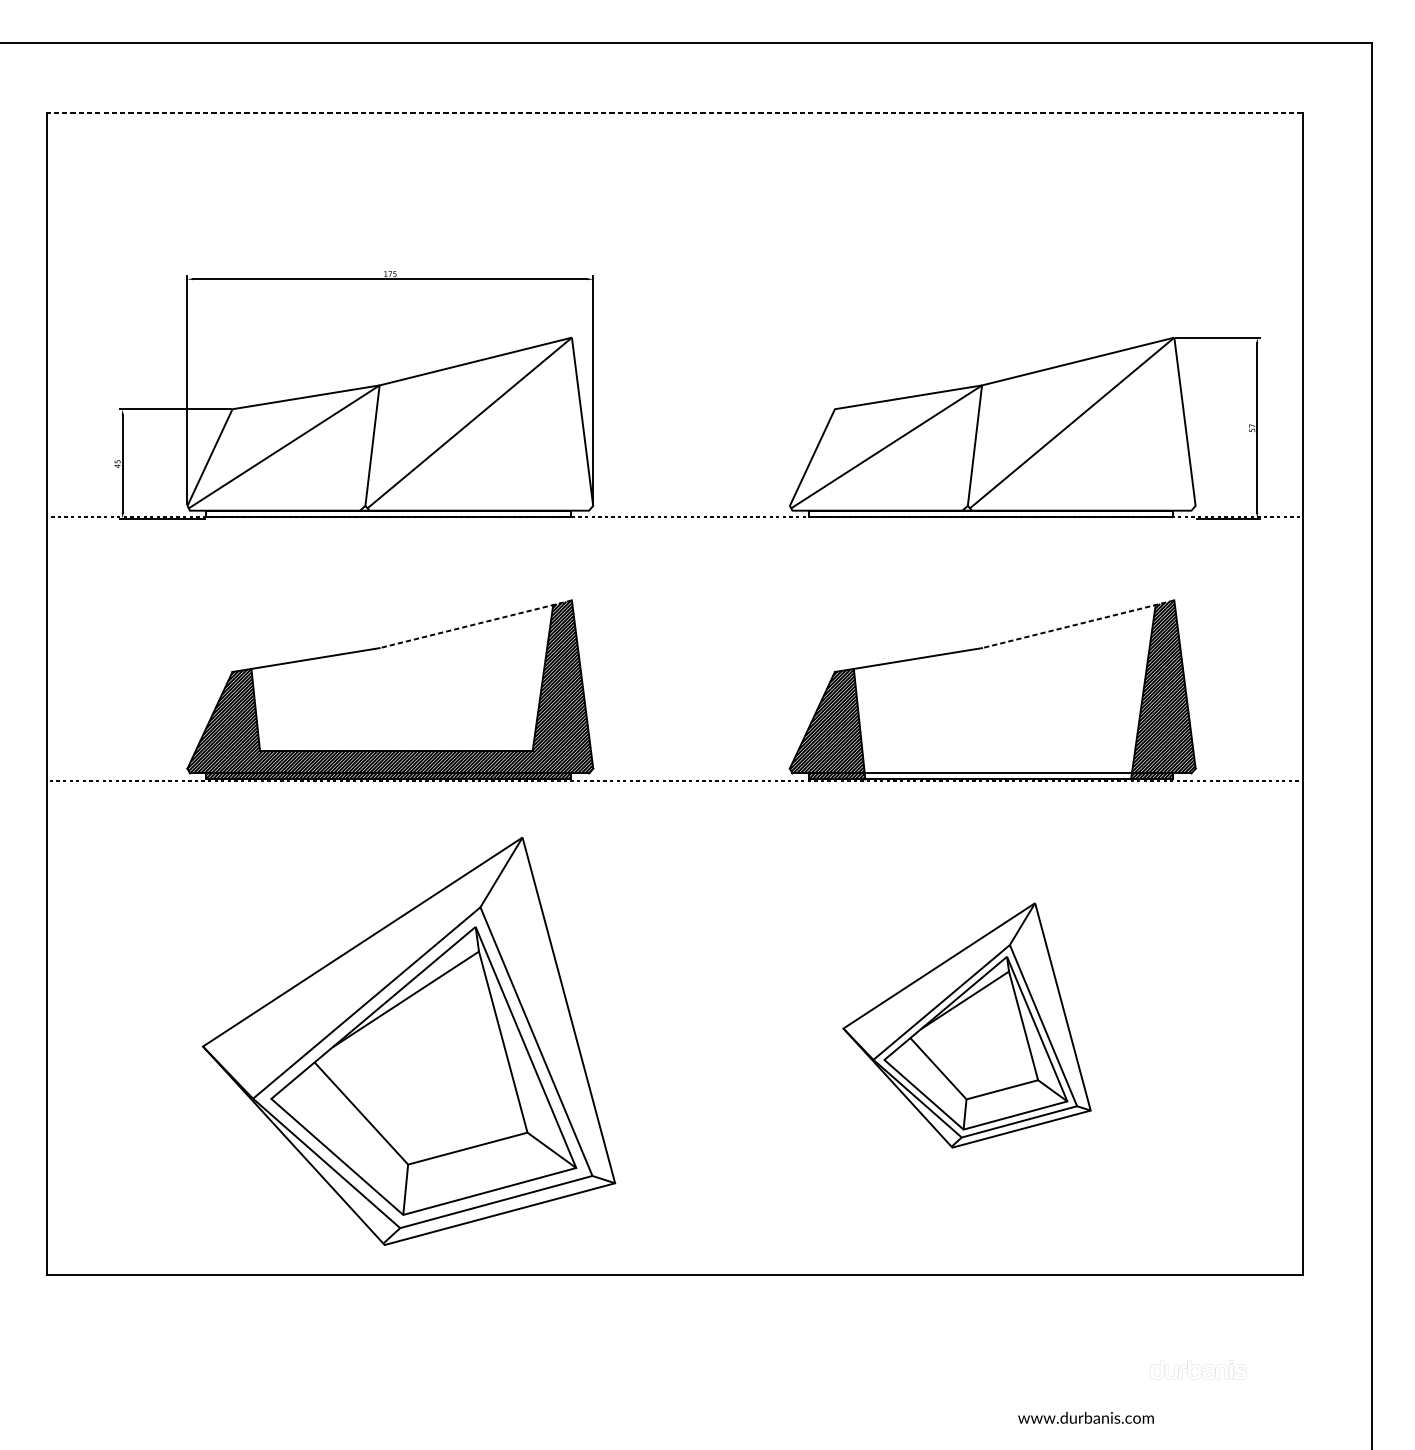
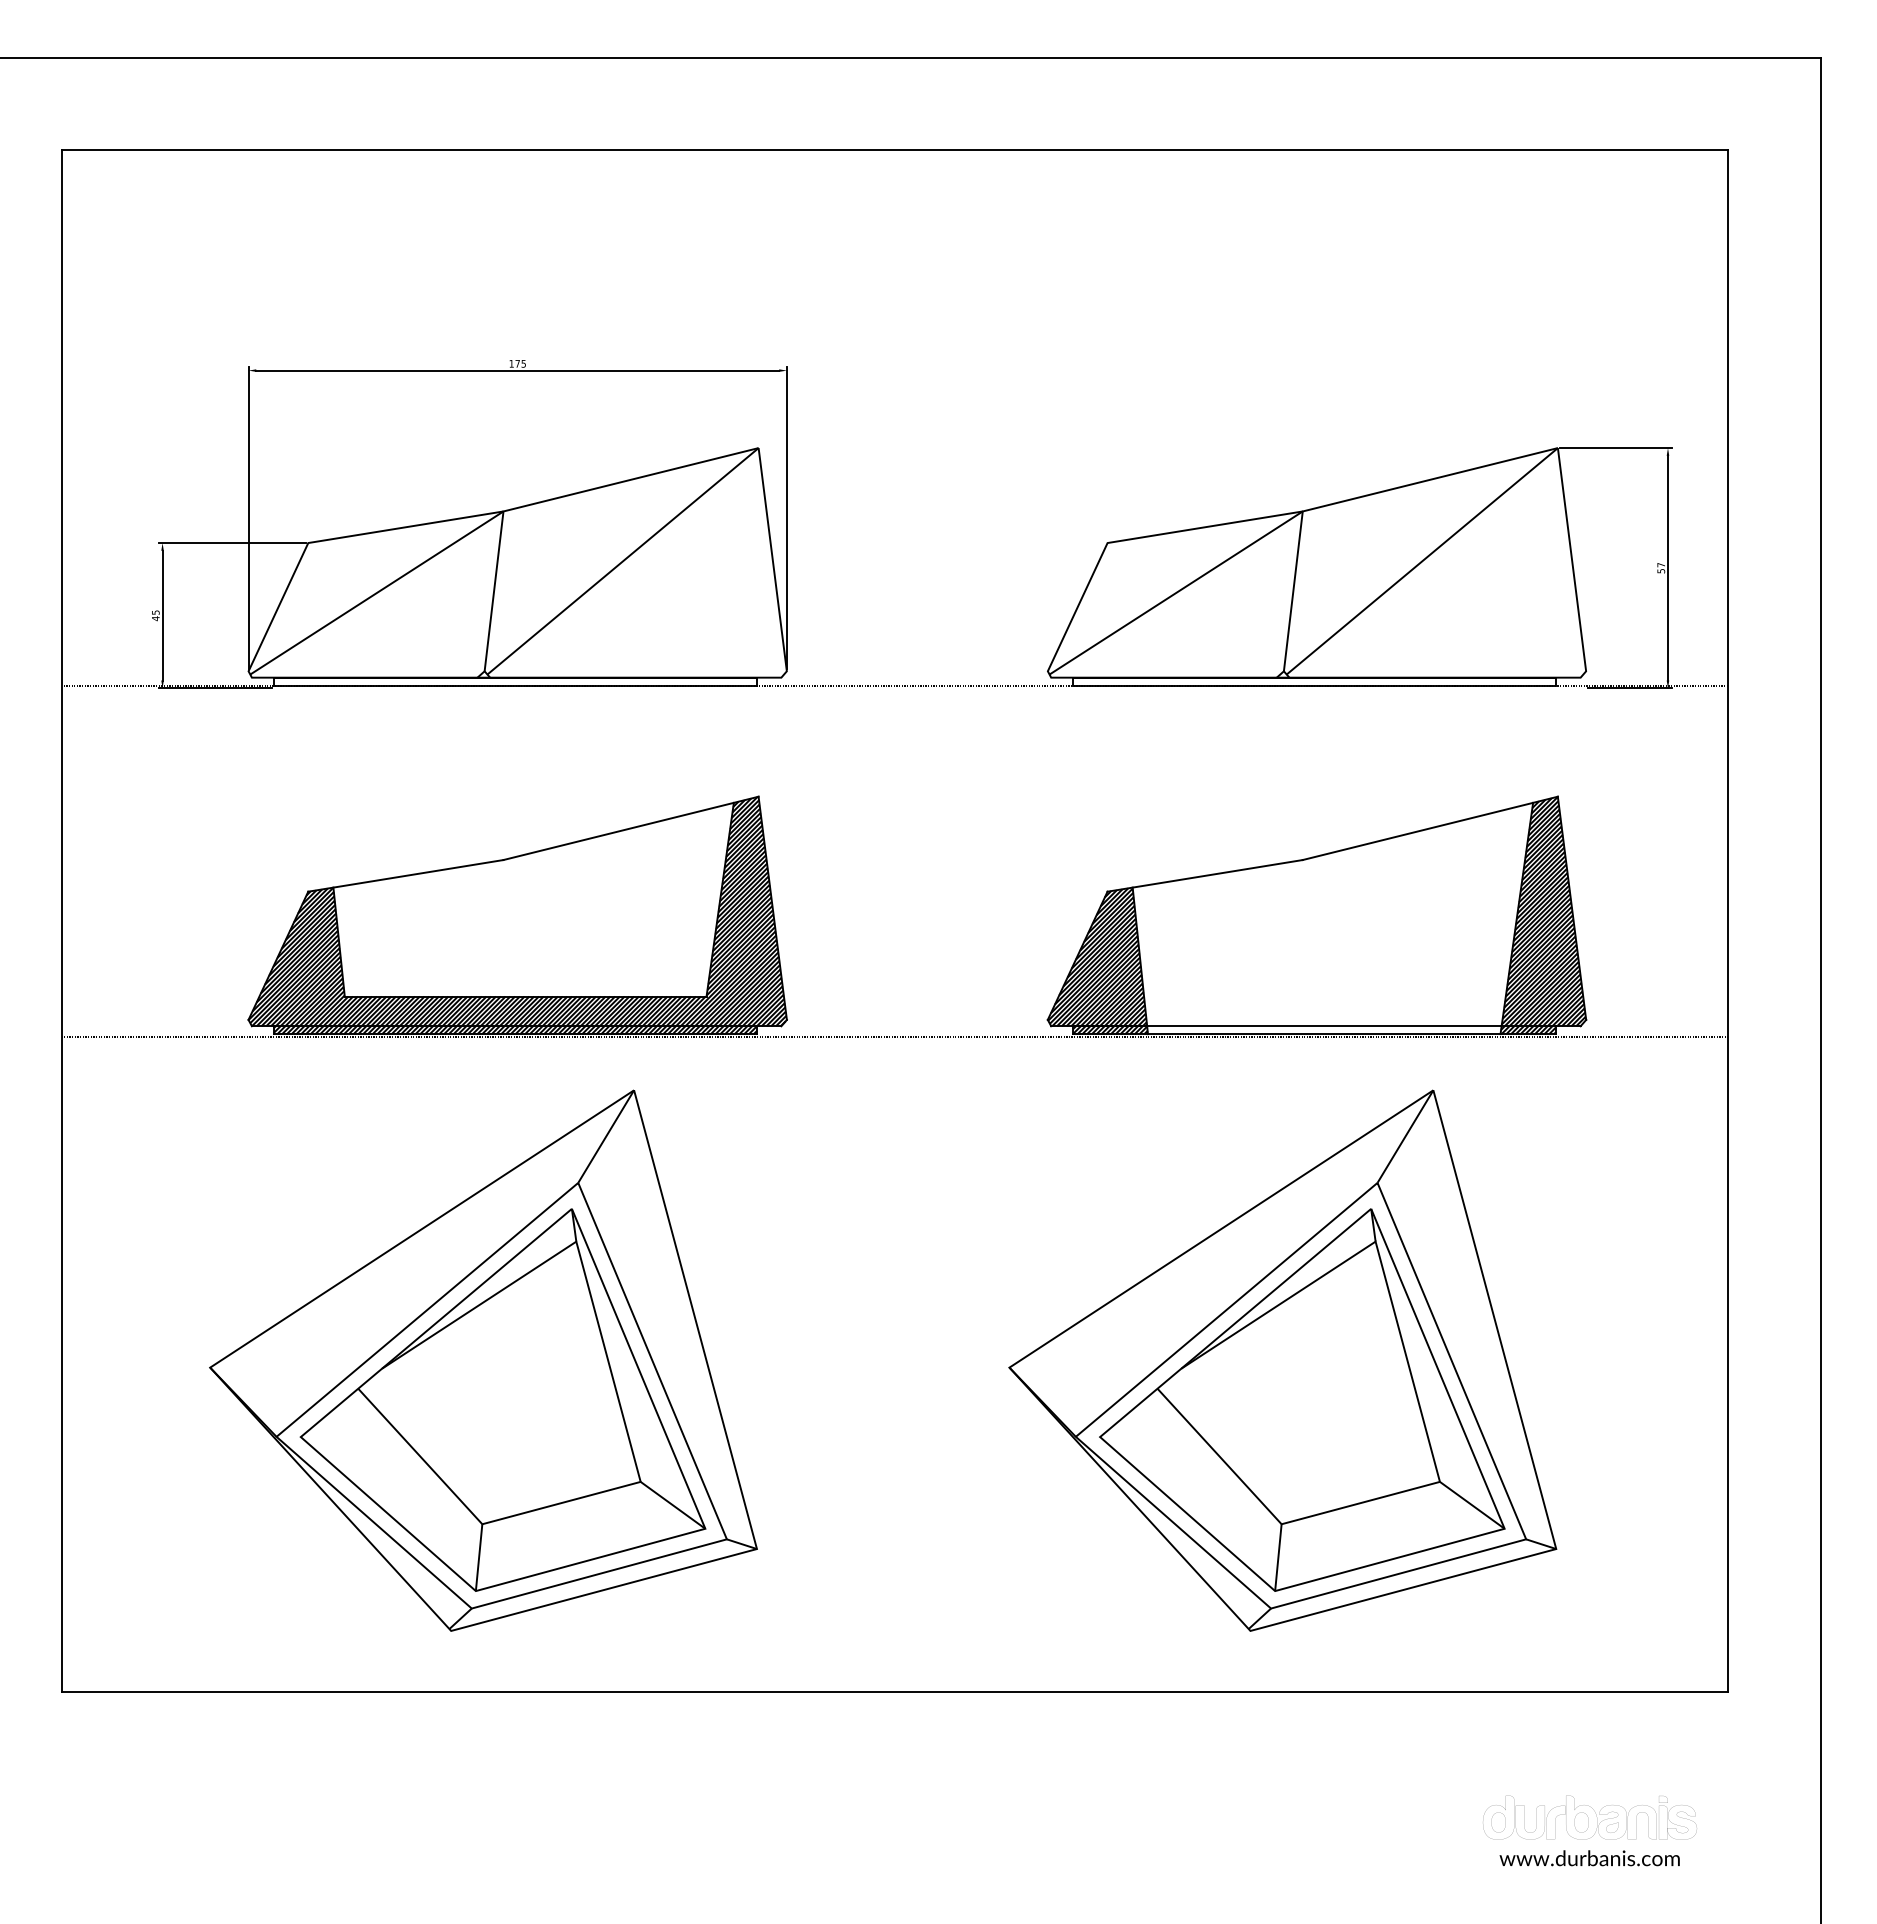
line: (674, 113) -> (894, 150), dashed -> solid
line: (475, 624) -> (630, 828), dashed -> solid
line: (1077, 624) -> (1429, 828), dashed -> solid
part: (966, 1025) -> (1282, 1360), size x1.67
part: (409, 1041) -> (483, 1360), moved
part: (1198, 1369) -> (1589, 1817), size x1.67
text: (1085, 1418) -> (1589, 1858), moved

